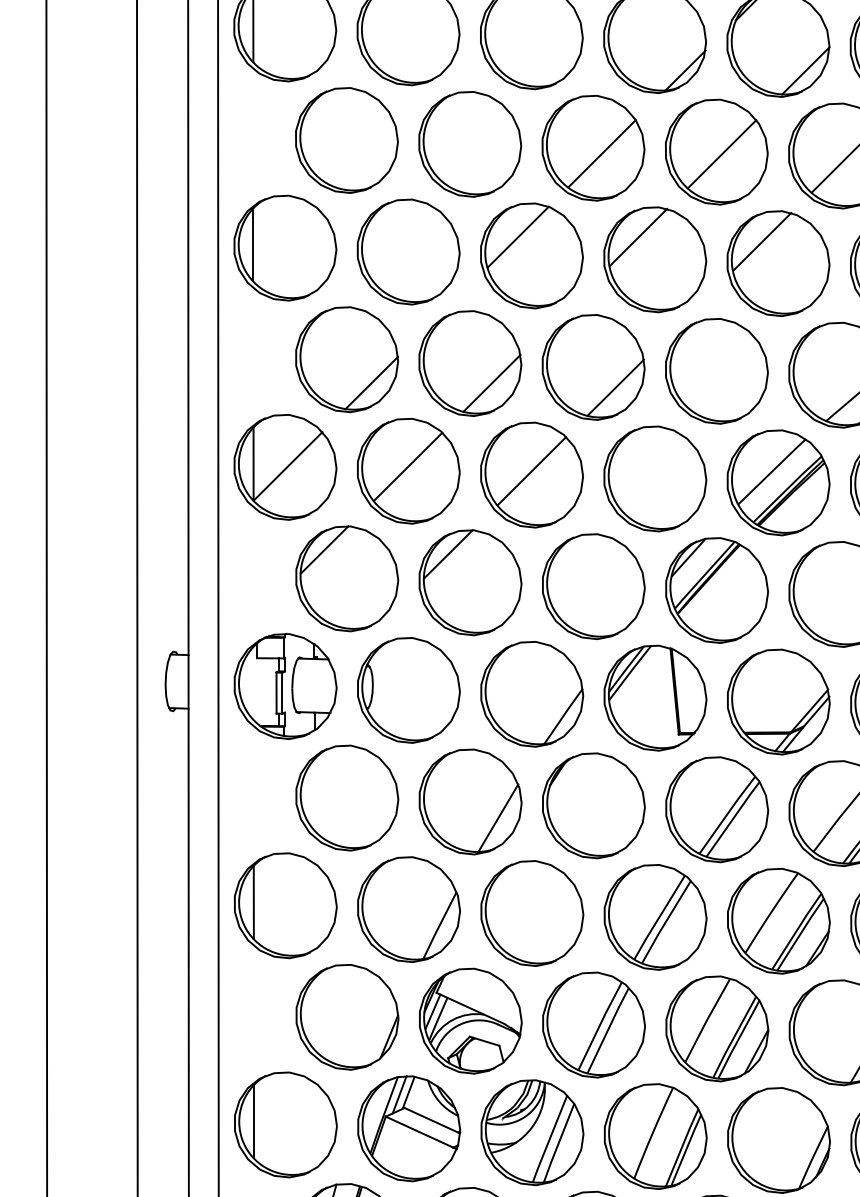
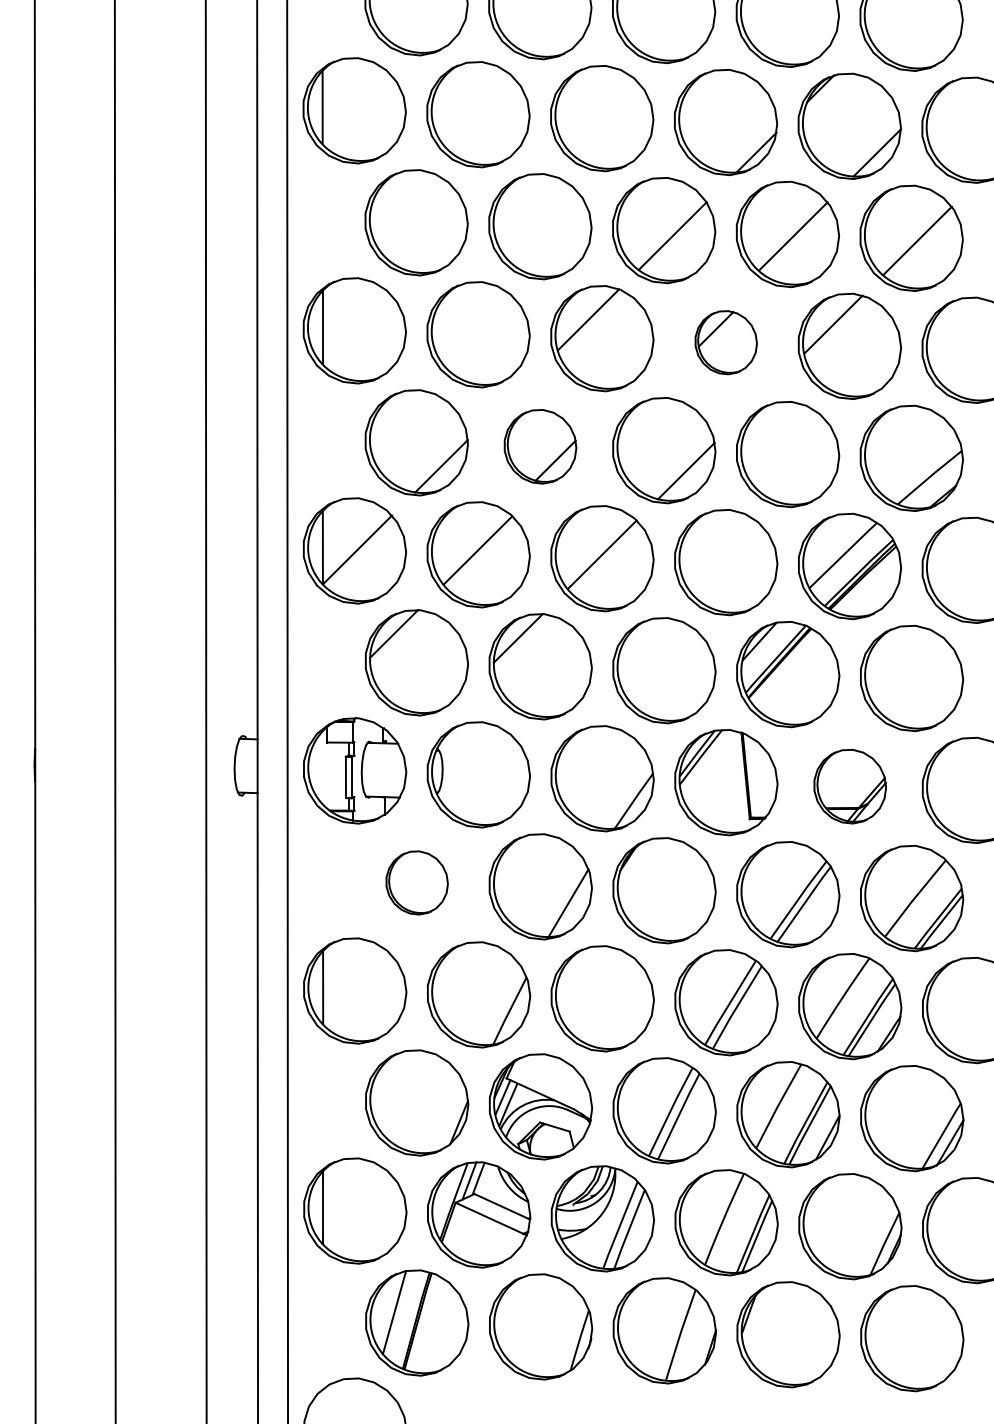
part: (655, 259) -> (726, 342), size x0.6
part: (470, 363) -> (540, 446), size x0.7
part: (779, 702) -> (850, 786), size x0.7
part: (347, 797) -> (417, 882), size x0.6

